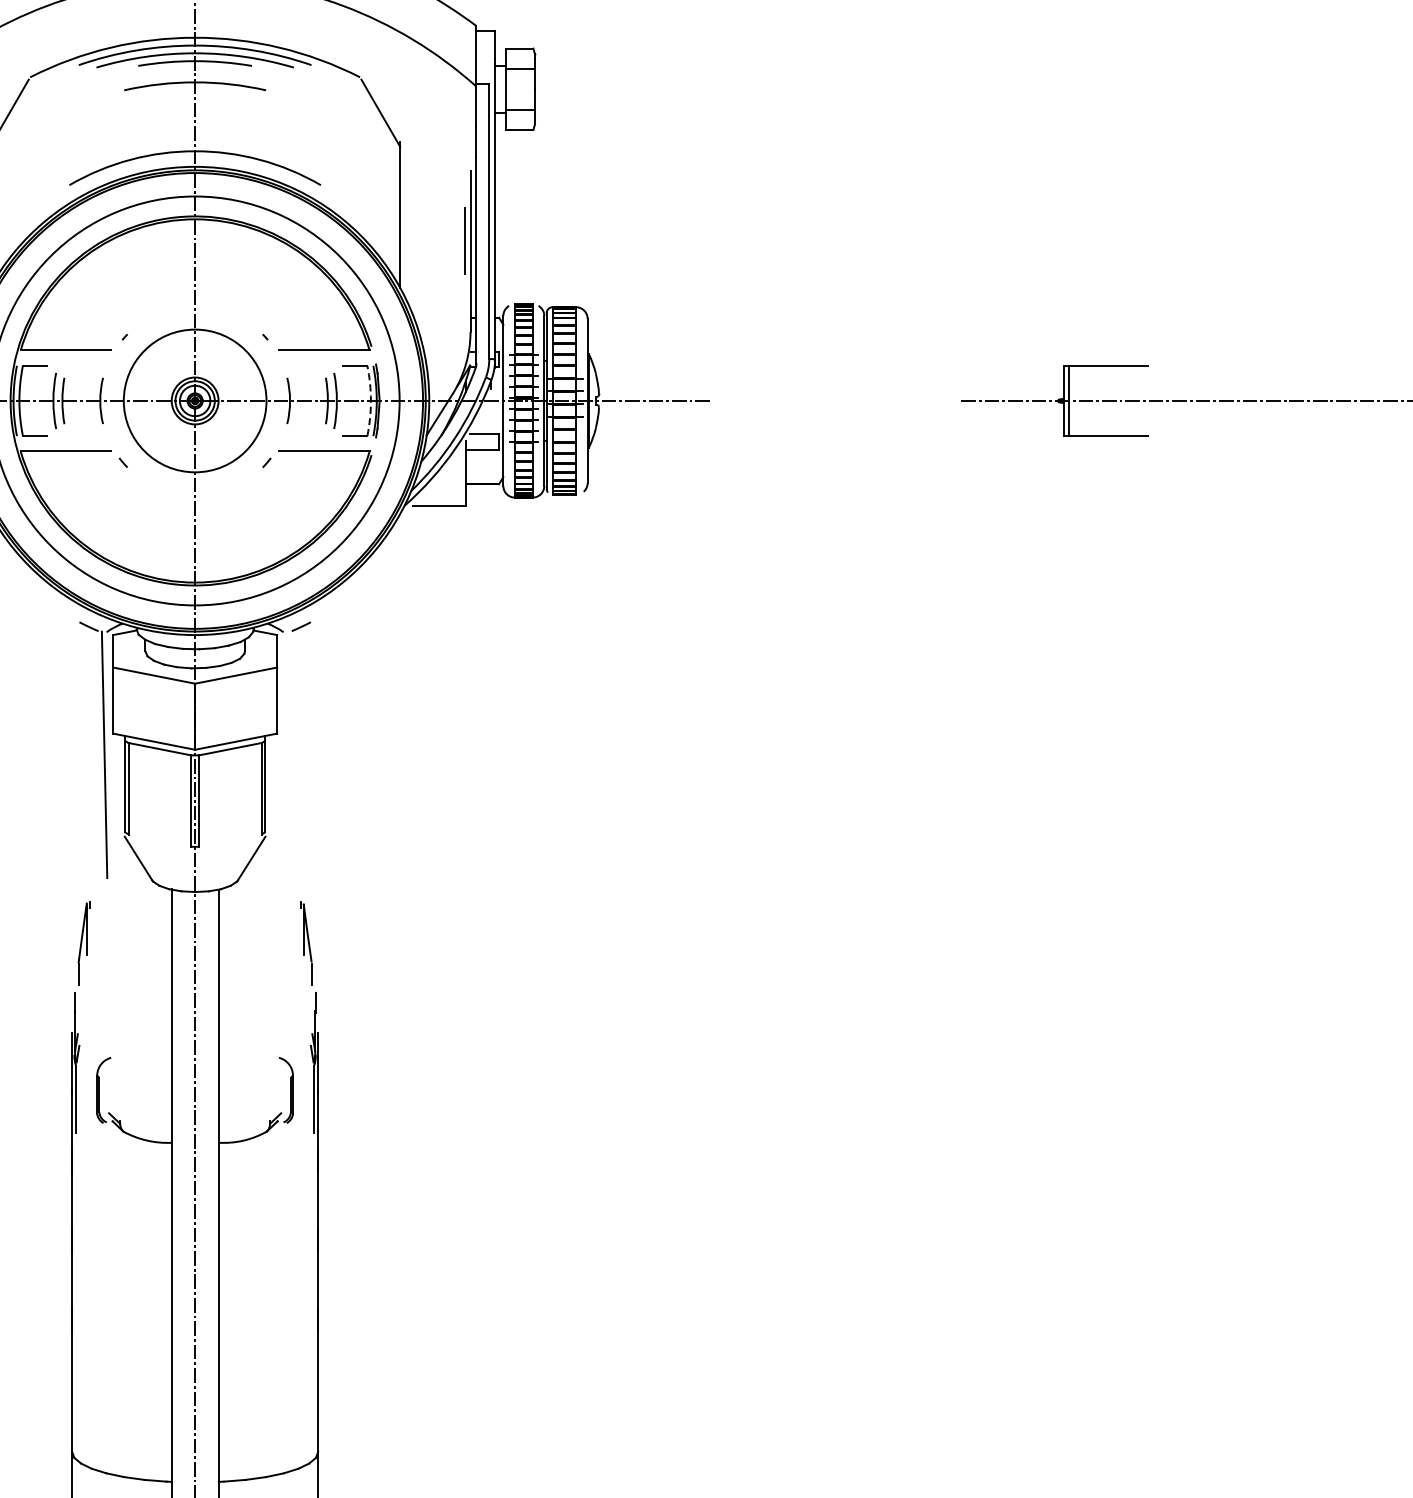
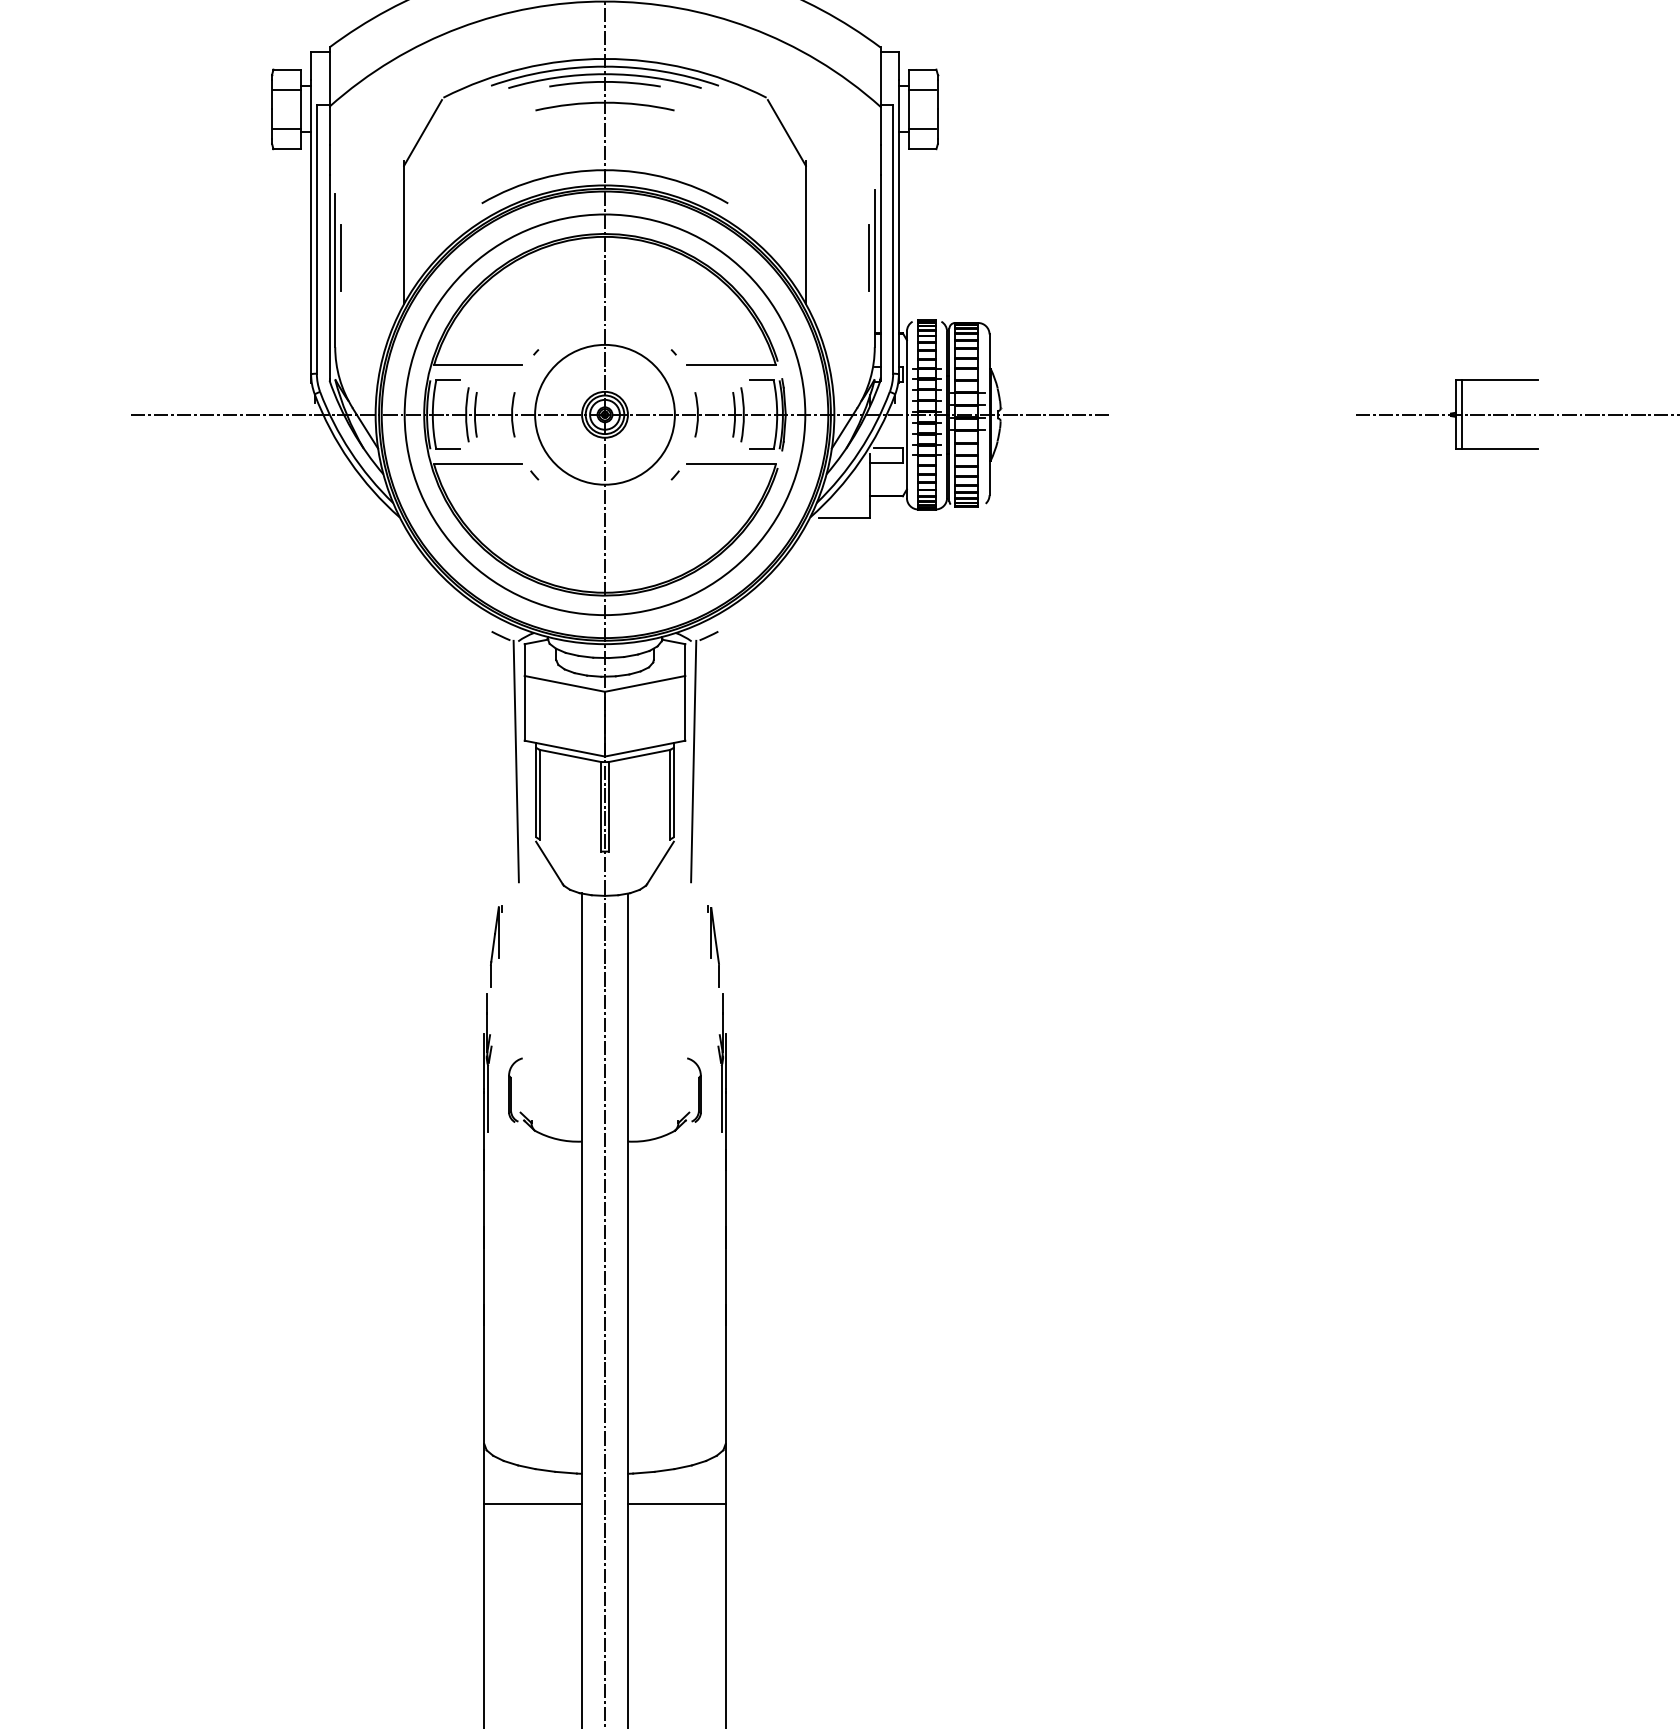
arc: (371, 400) -> (777, 414), dashed -> solid
line: (285, 754) -> (693, 761), added

